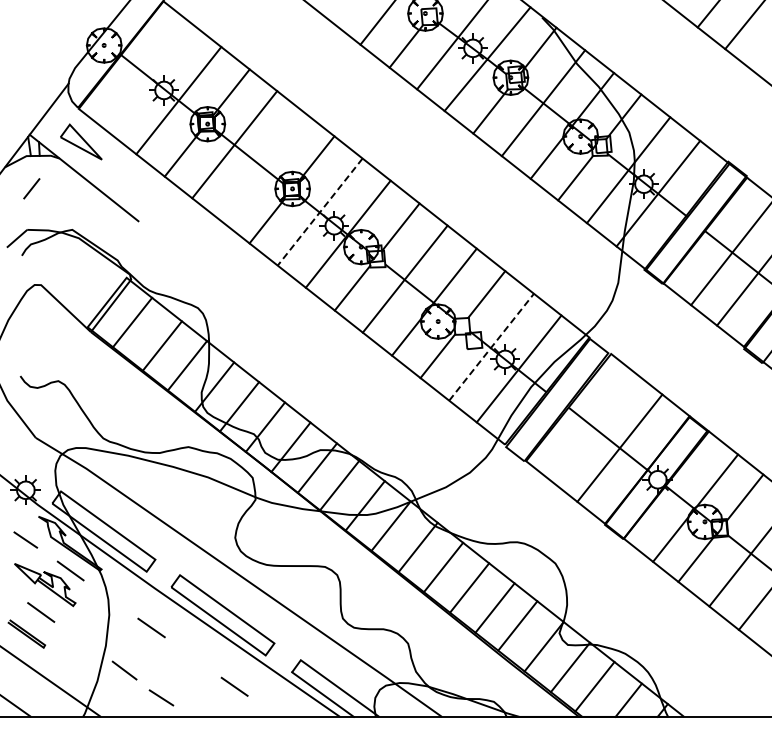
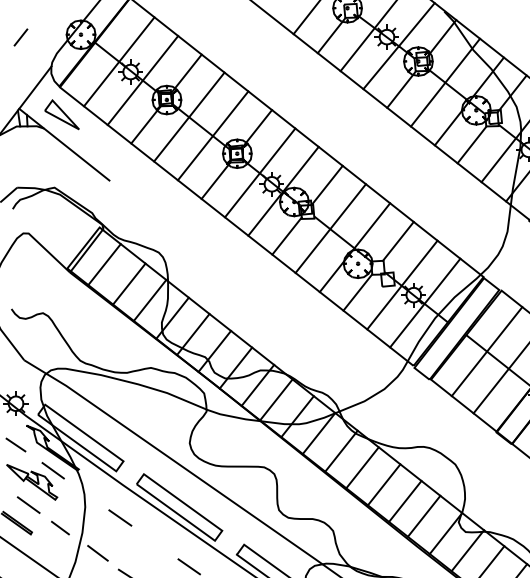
line: (149, 77) -> (118, 61), added
line: (263, 166) -> (213, 135), added
line: (31, 188) -> (20, 37), moved
line: (319, 212) -> (259, 173), dashed -> solid
line: (491, 346) -> (402, 284), dashed -> solid
line: (593, 427) -> (486, 351), added
line: (79, 639) -> (60, 527), added

